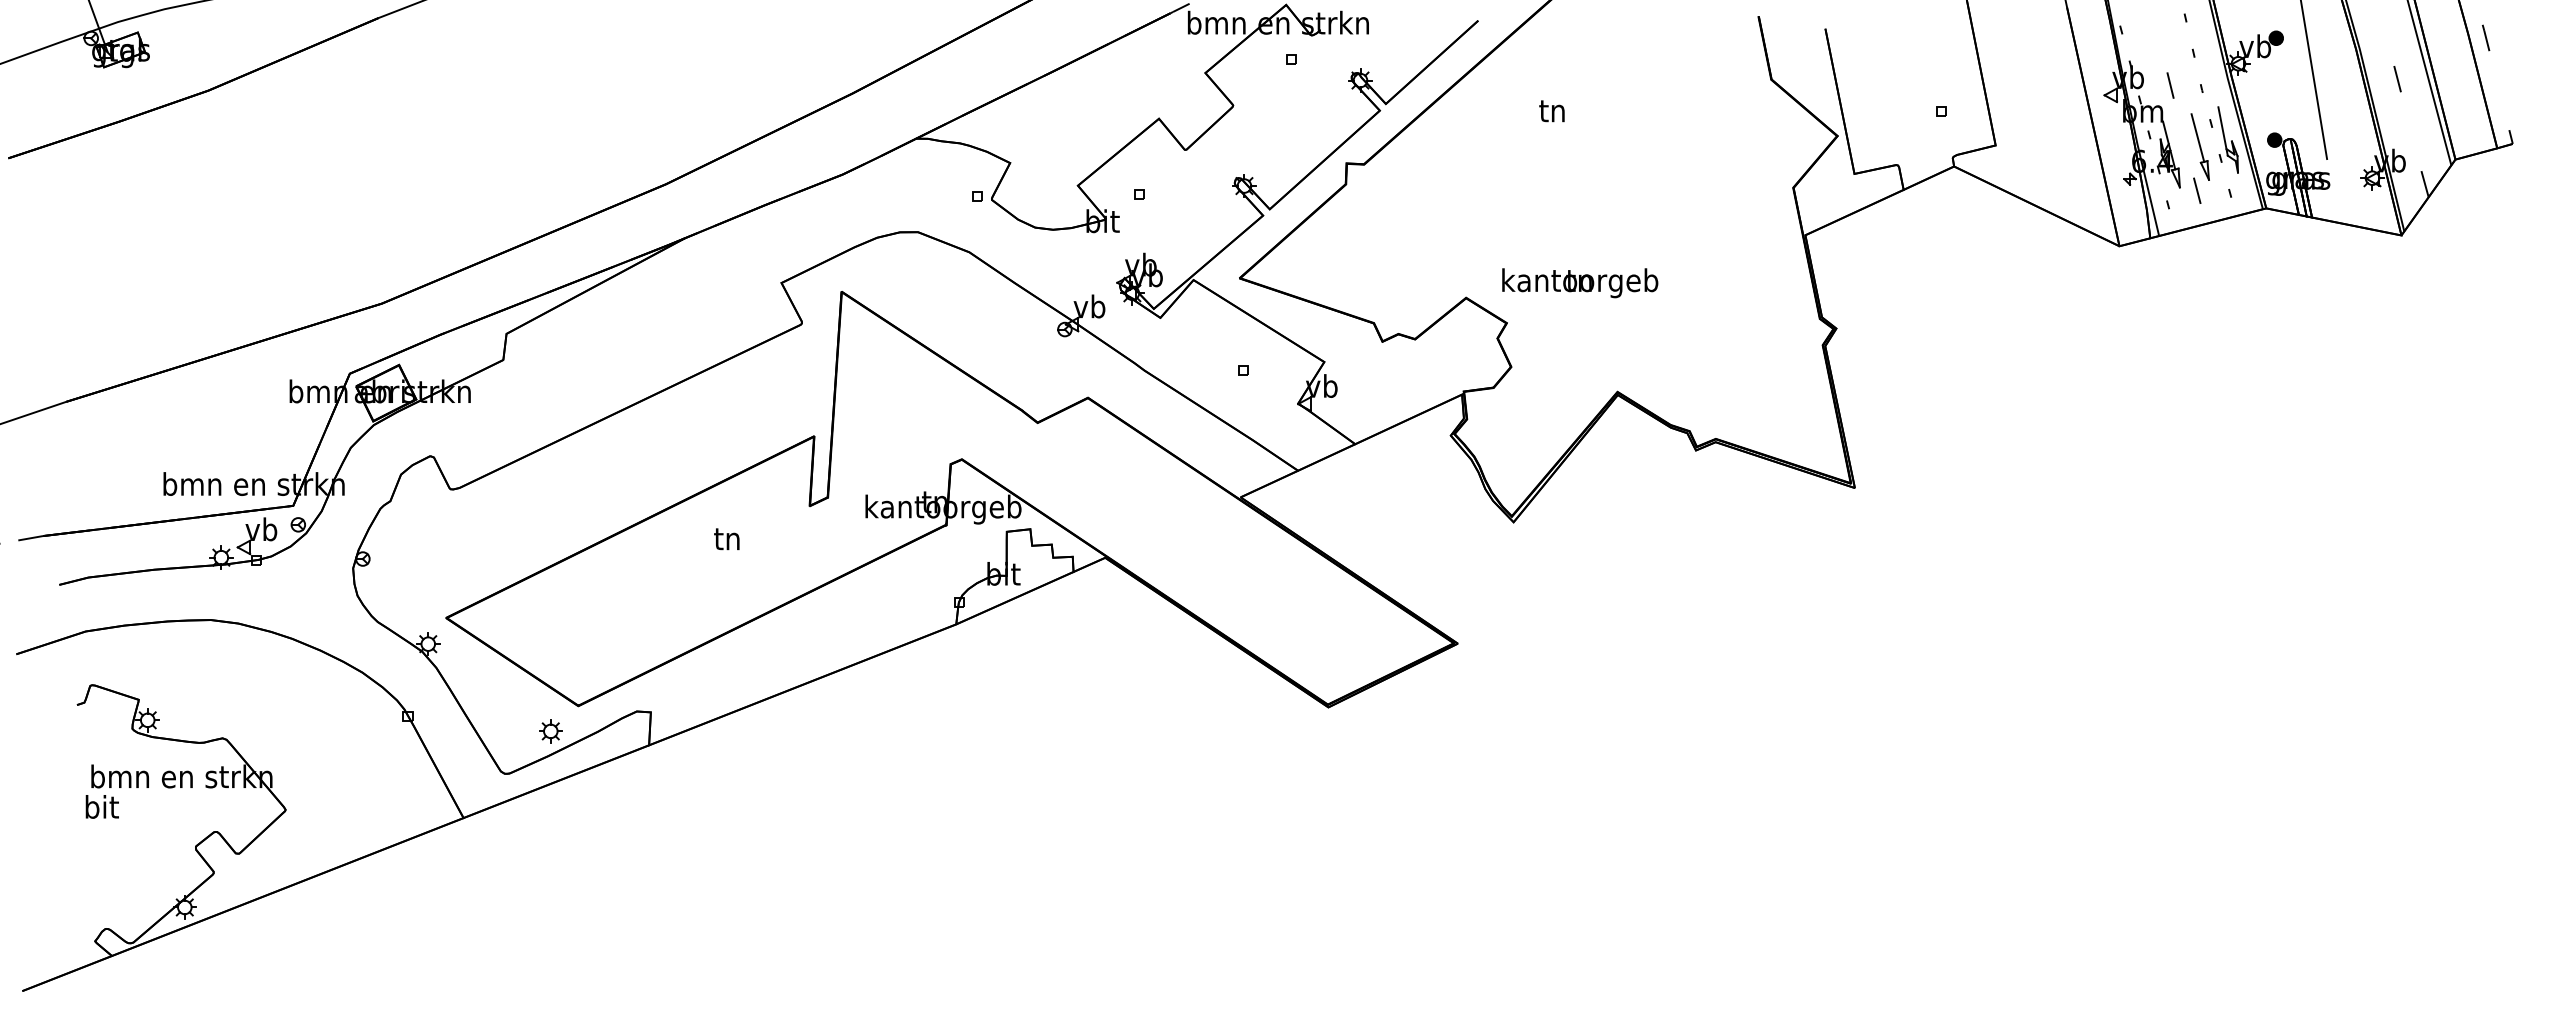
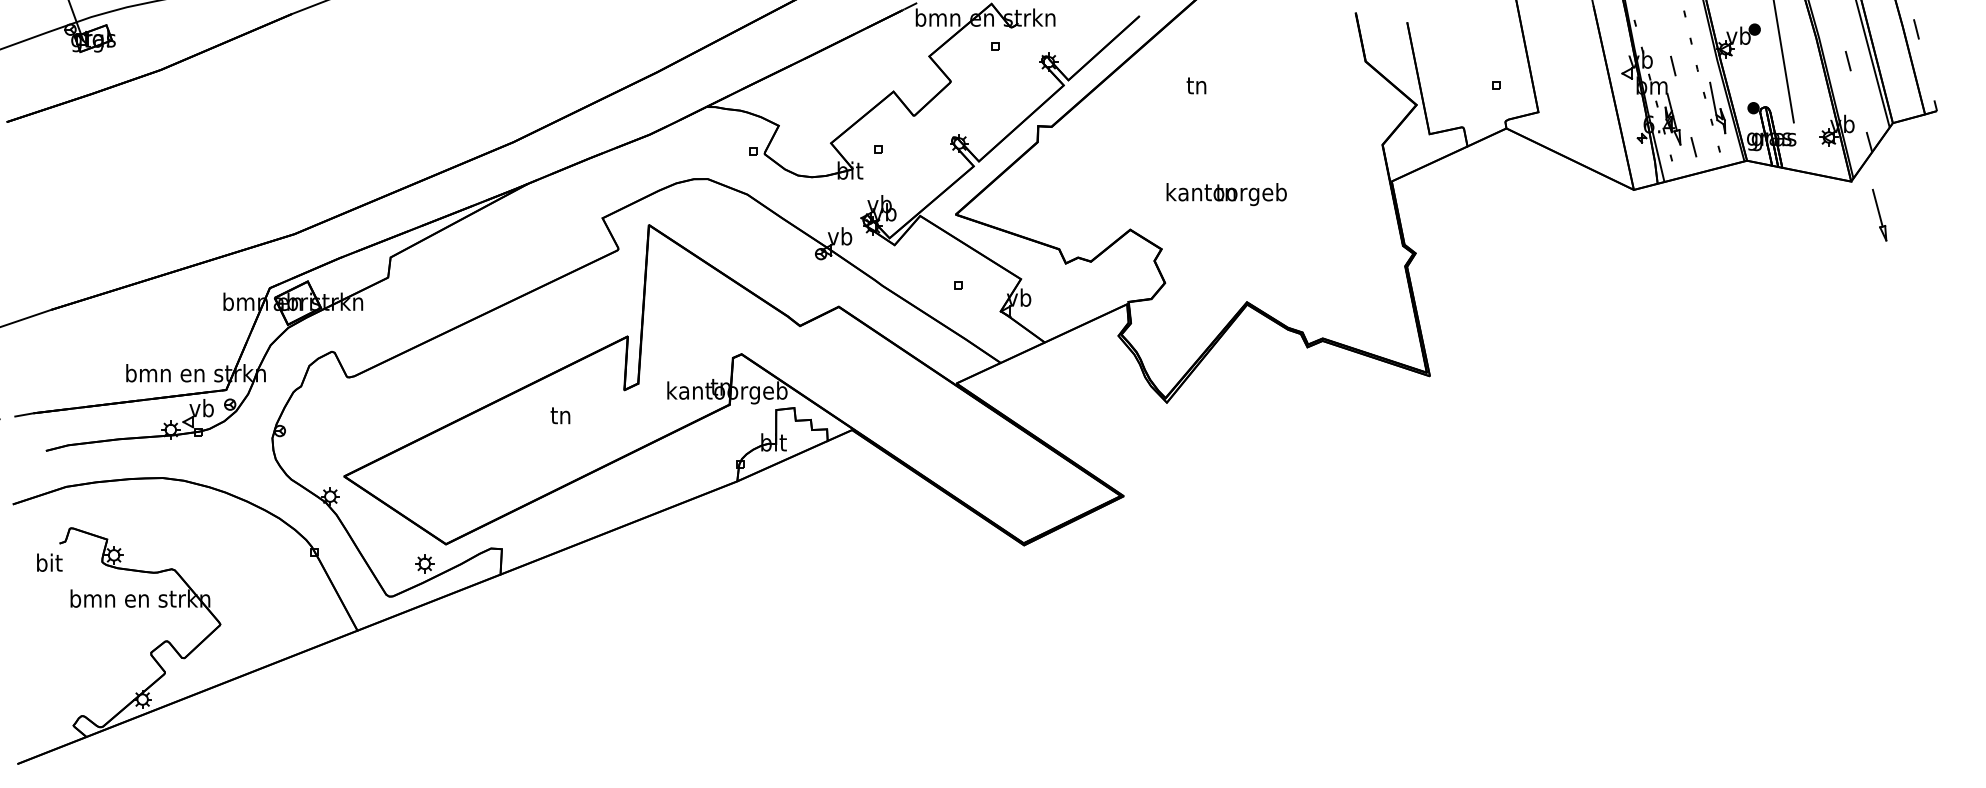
part: (2199, 146) -> (1879, 214), moved
text: (1580, 283) -> (1226, 194), moved
text: (101, 806) -> (49, 562), moved

